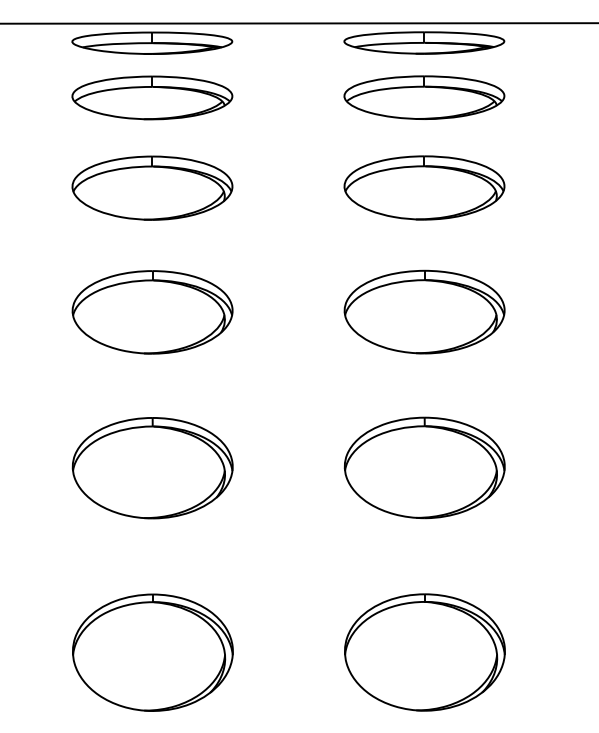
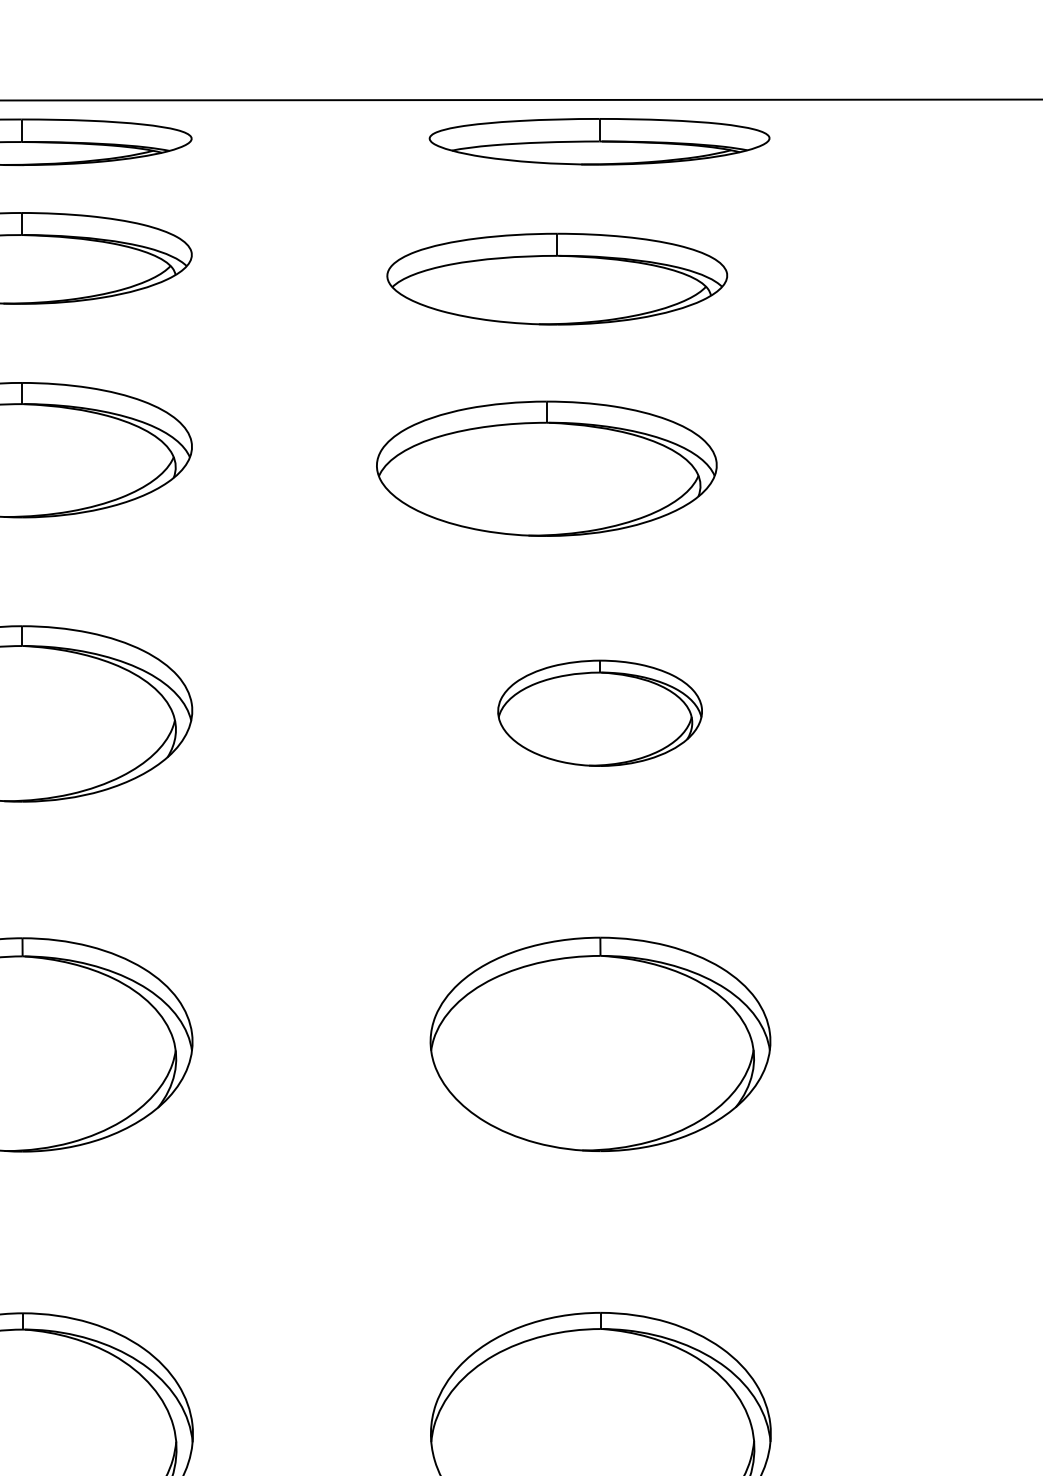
part: (424, 97) -> (557, 278), moved
part: (424, 187) -> (546, 467), moved
part: (424, 311) -> (599, 712), size x0.6

